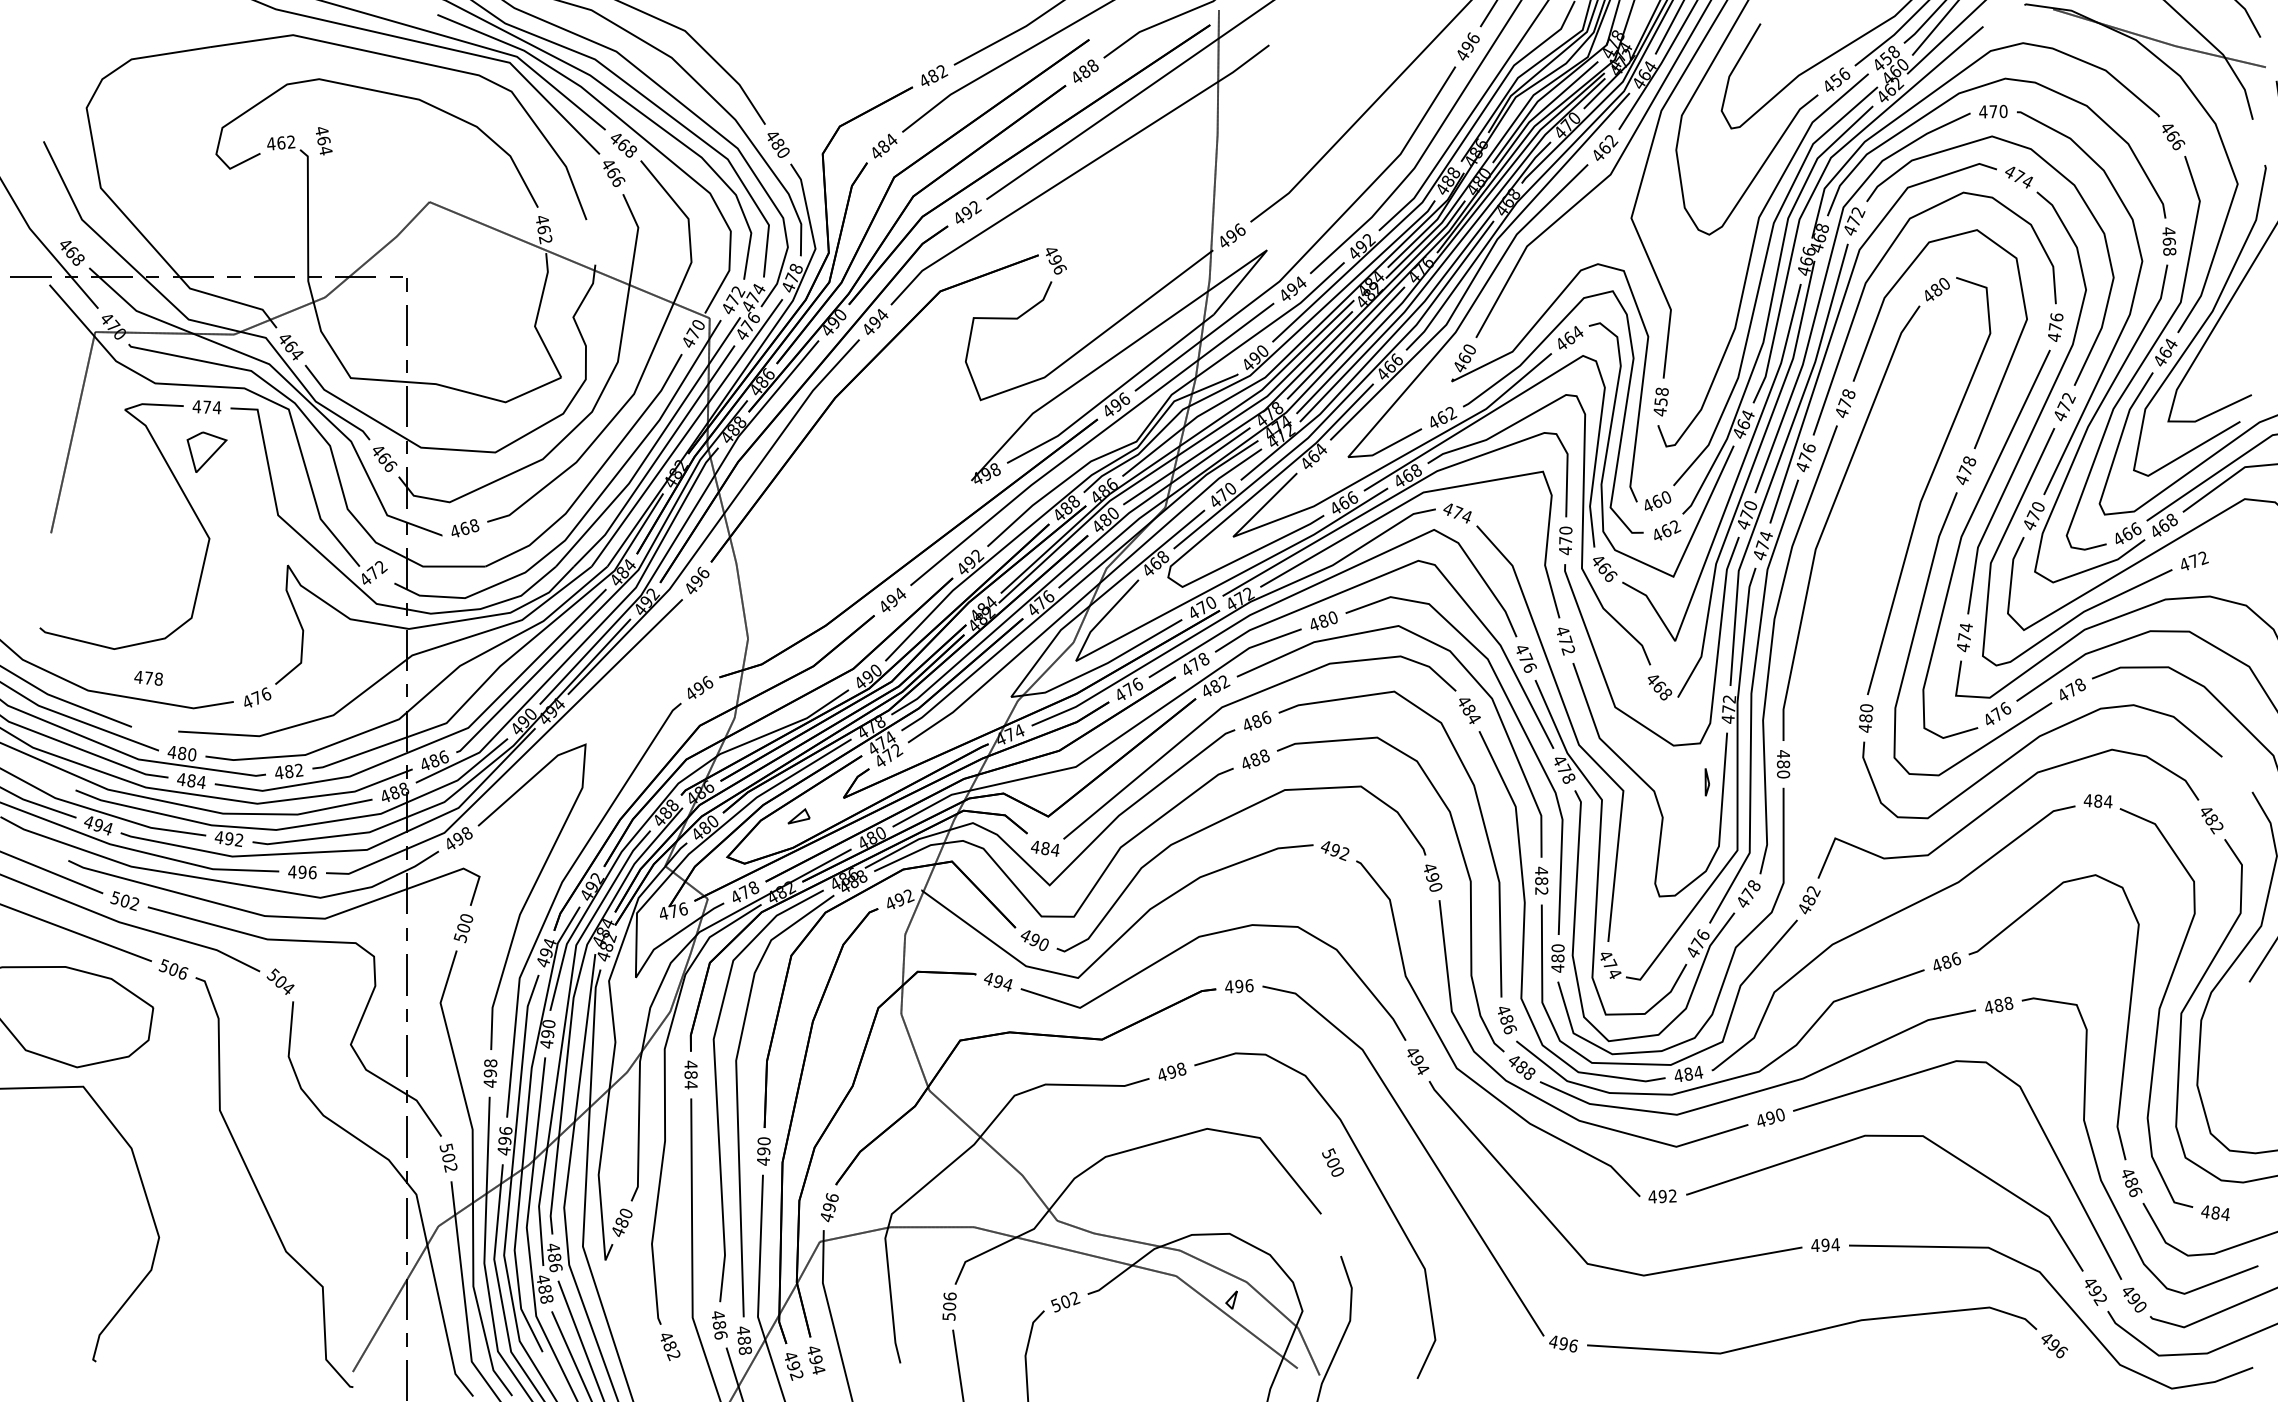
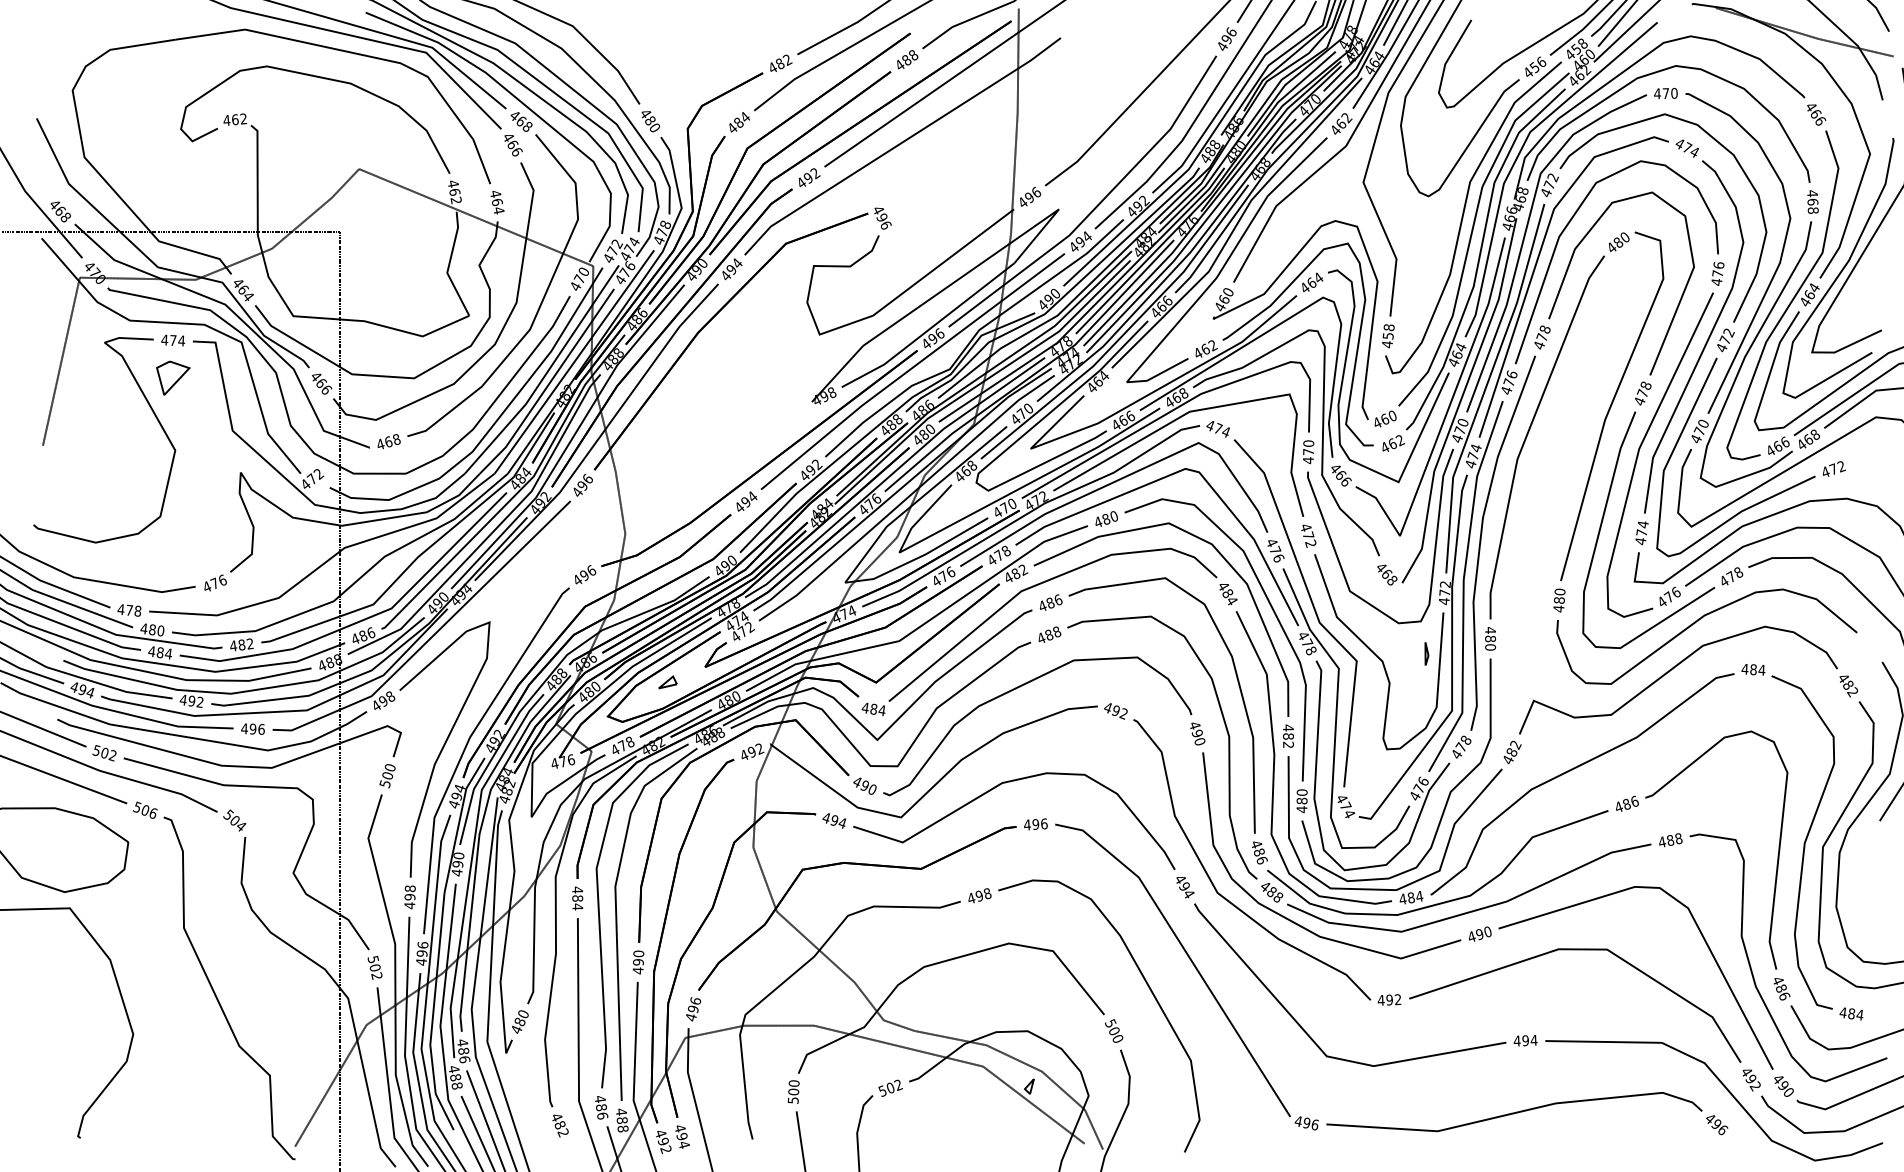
text: (324, 141) -> (497, 202), moved
text: (148, 678) -> (129, 610), moved
text: (1332, 1162) -> (1113, 1030), moved
text: (949, 1296) -> (793, 1083), 506 -> 500

